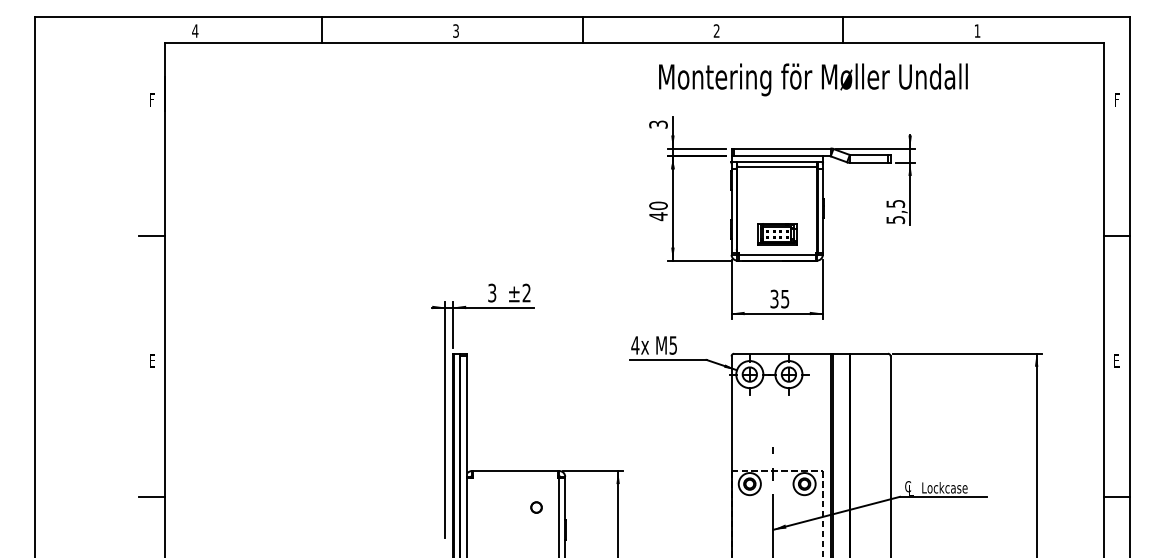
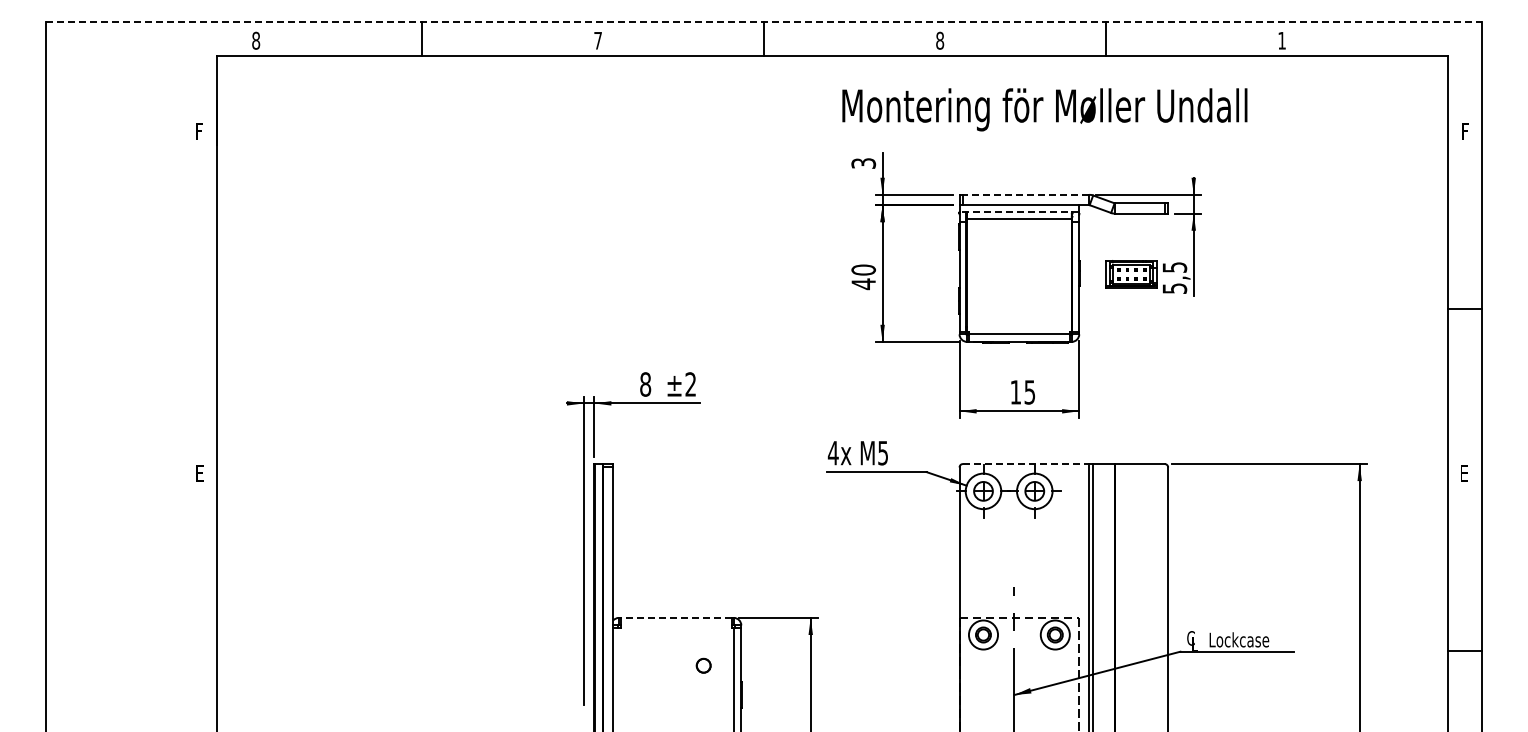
line: (582, 17) -> (764, 22), solid -> dashed
text: (194, 30) -> (255, 40), 4 -> 8
text: (455, 30) -> (597, 40), 3 -> 7
text: (717, 30) -> (940, 40), 2 -> 8
text: (813, 79) -> (1044, 109), moved
line: (781, 148) -> (1025, 194), solid -> dashed
line: (777, 161) -> (1019, 211), solid -> dashed
part: (777, 234) -> (1131, 274), moved
line: (152, 235) -> (199, 309), removed
text: (492, 293) -> (645, 384), 3 -> 8
text: (774, 299) -> (1015, 392), 35 -> 15
line: (782, 354) -> (1026, 464), solid -> dashed
line: (515, 470) -> (675, 617), solid -> dashed
line: (152, 496) -> (199, 651), removed

